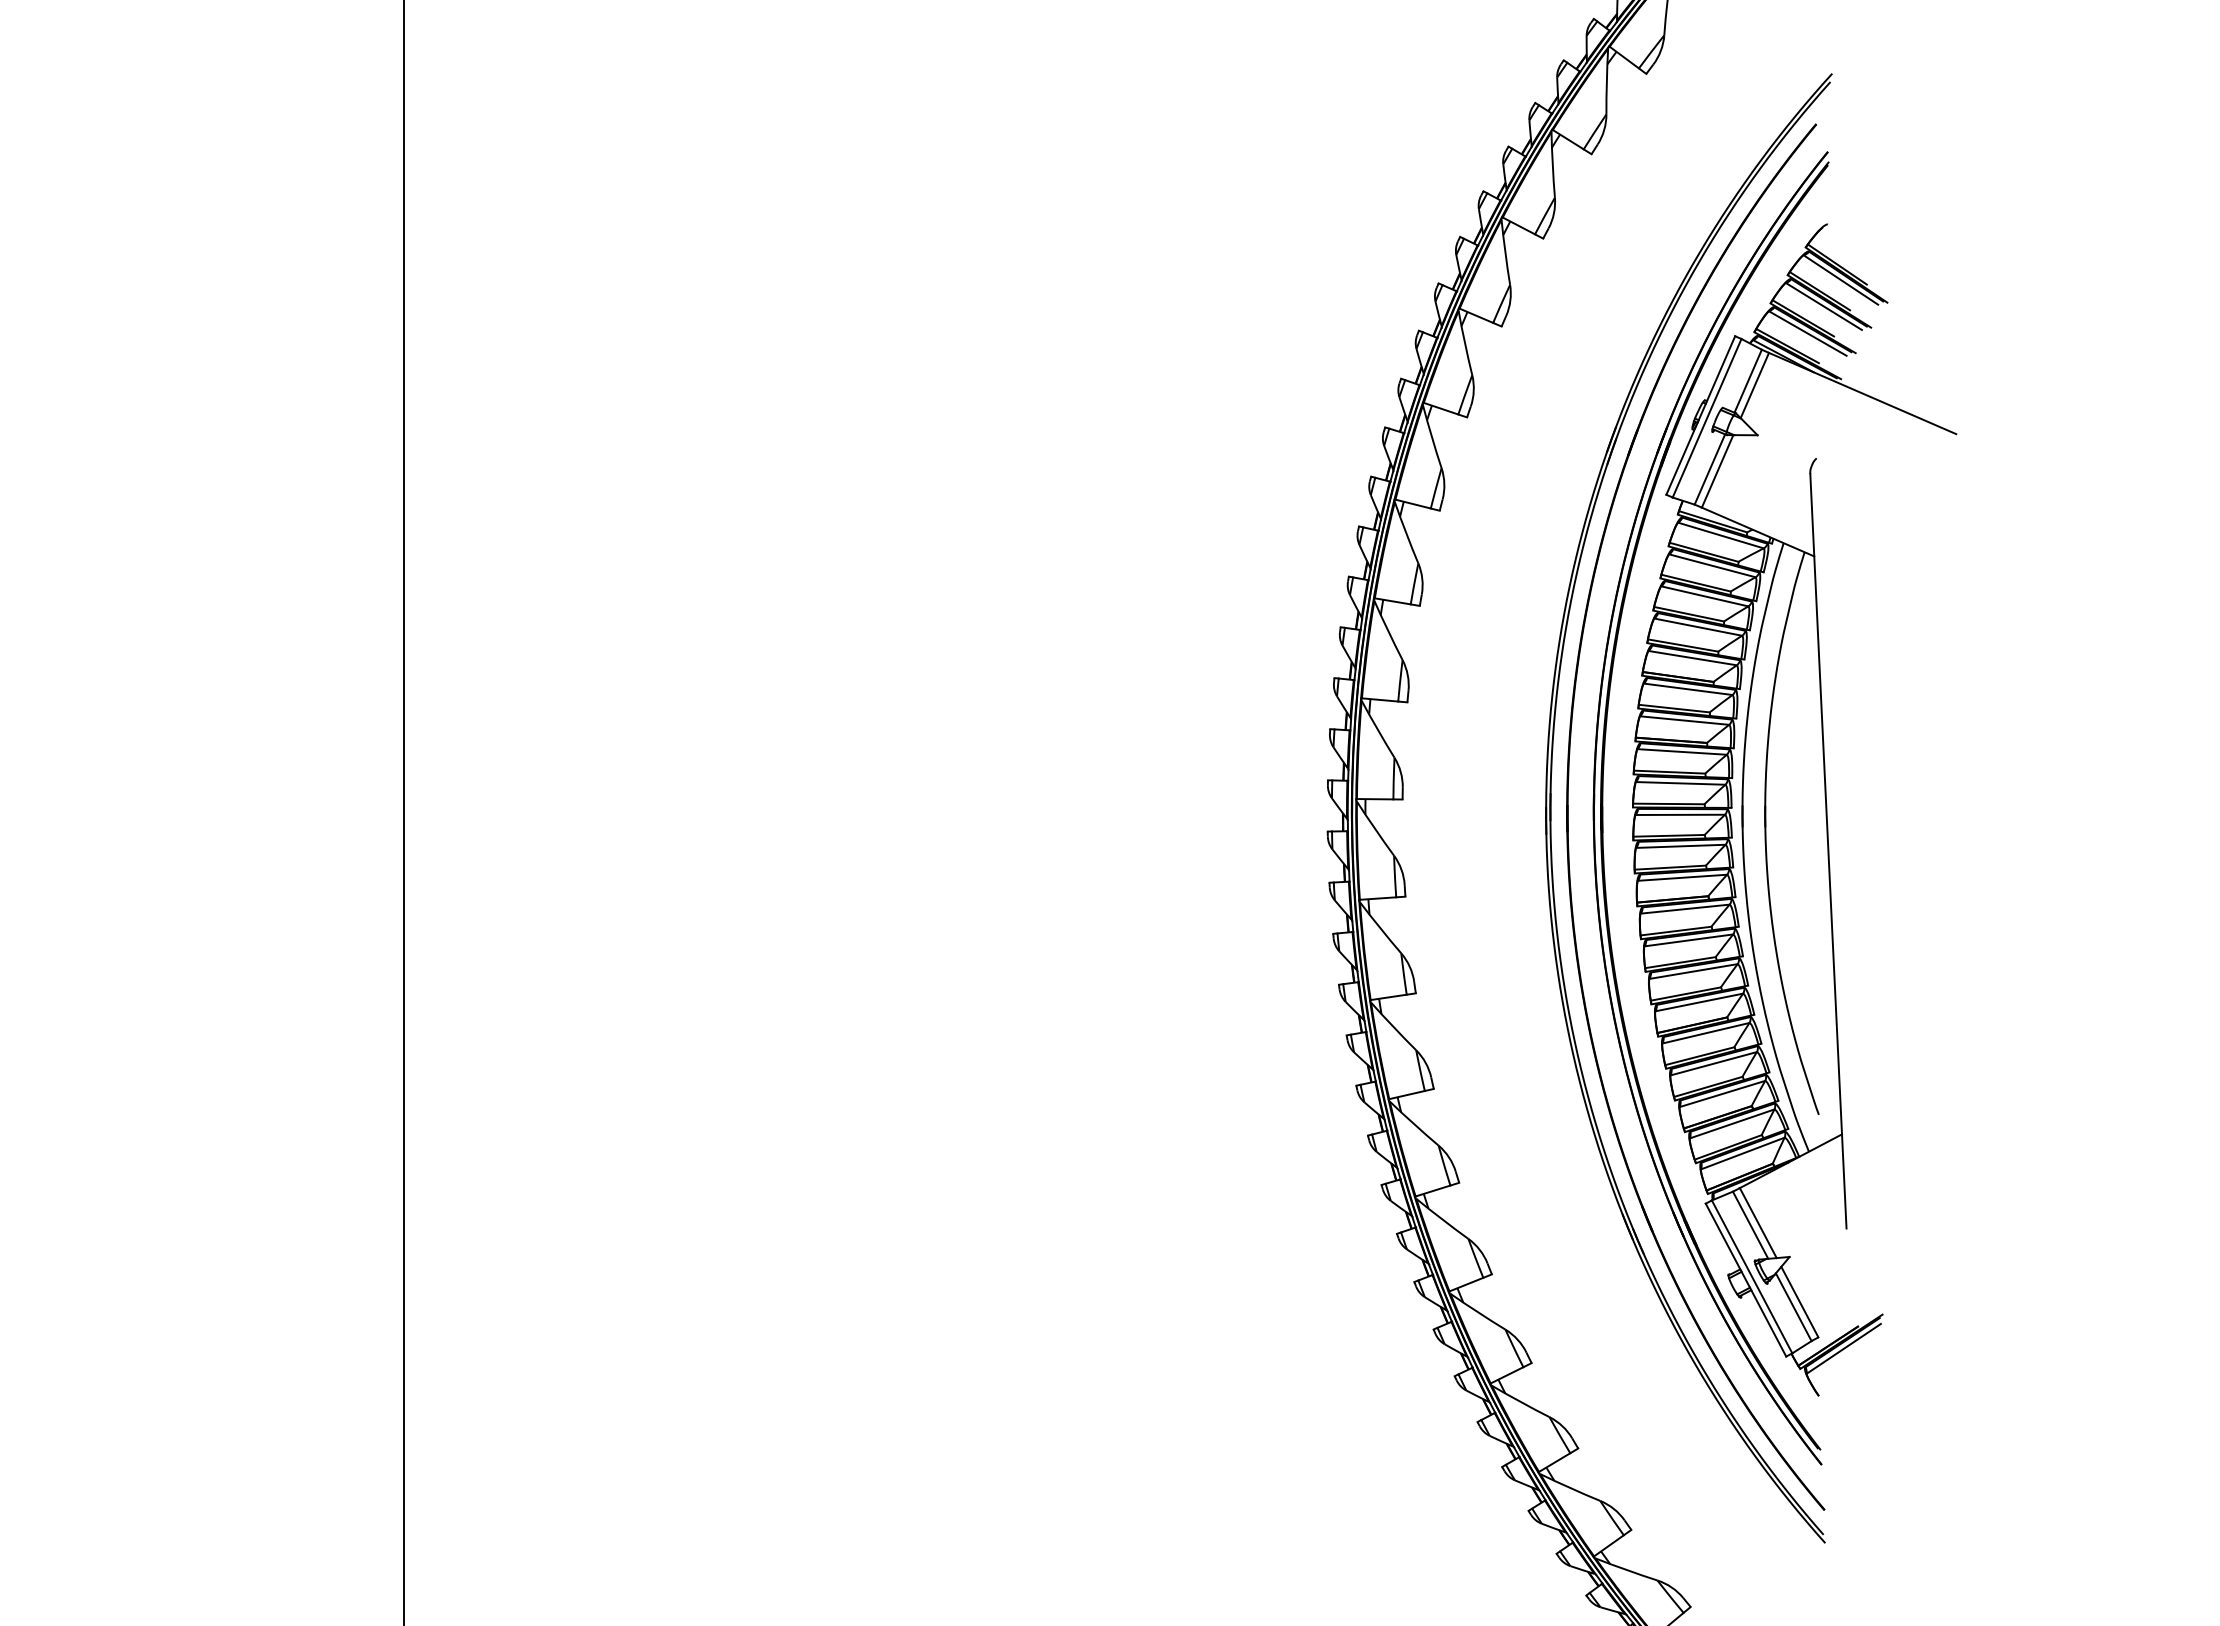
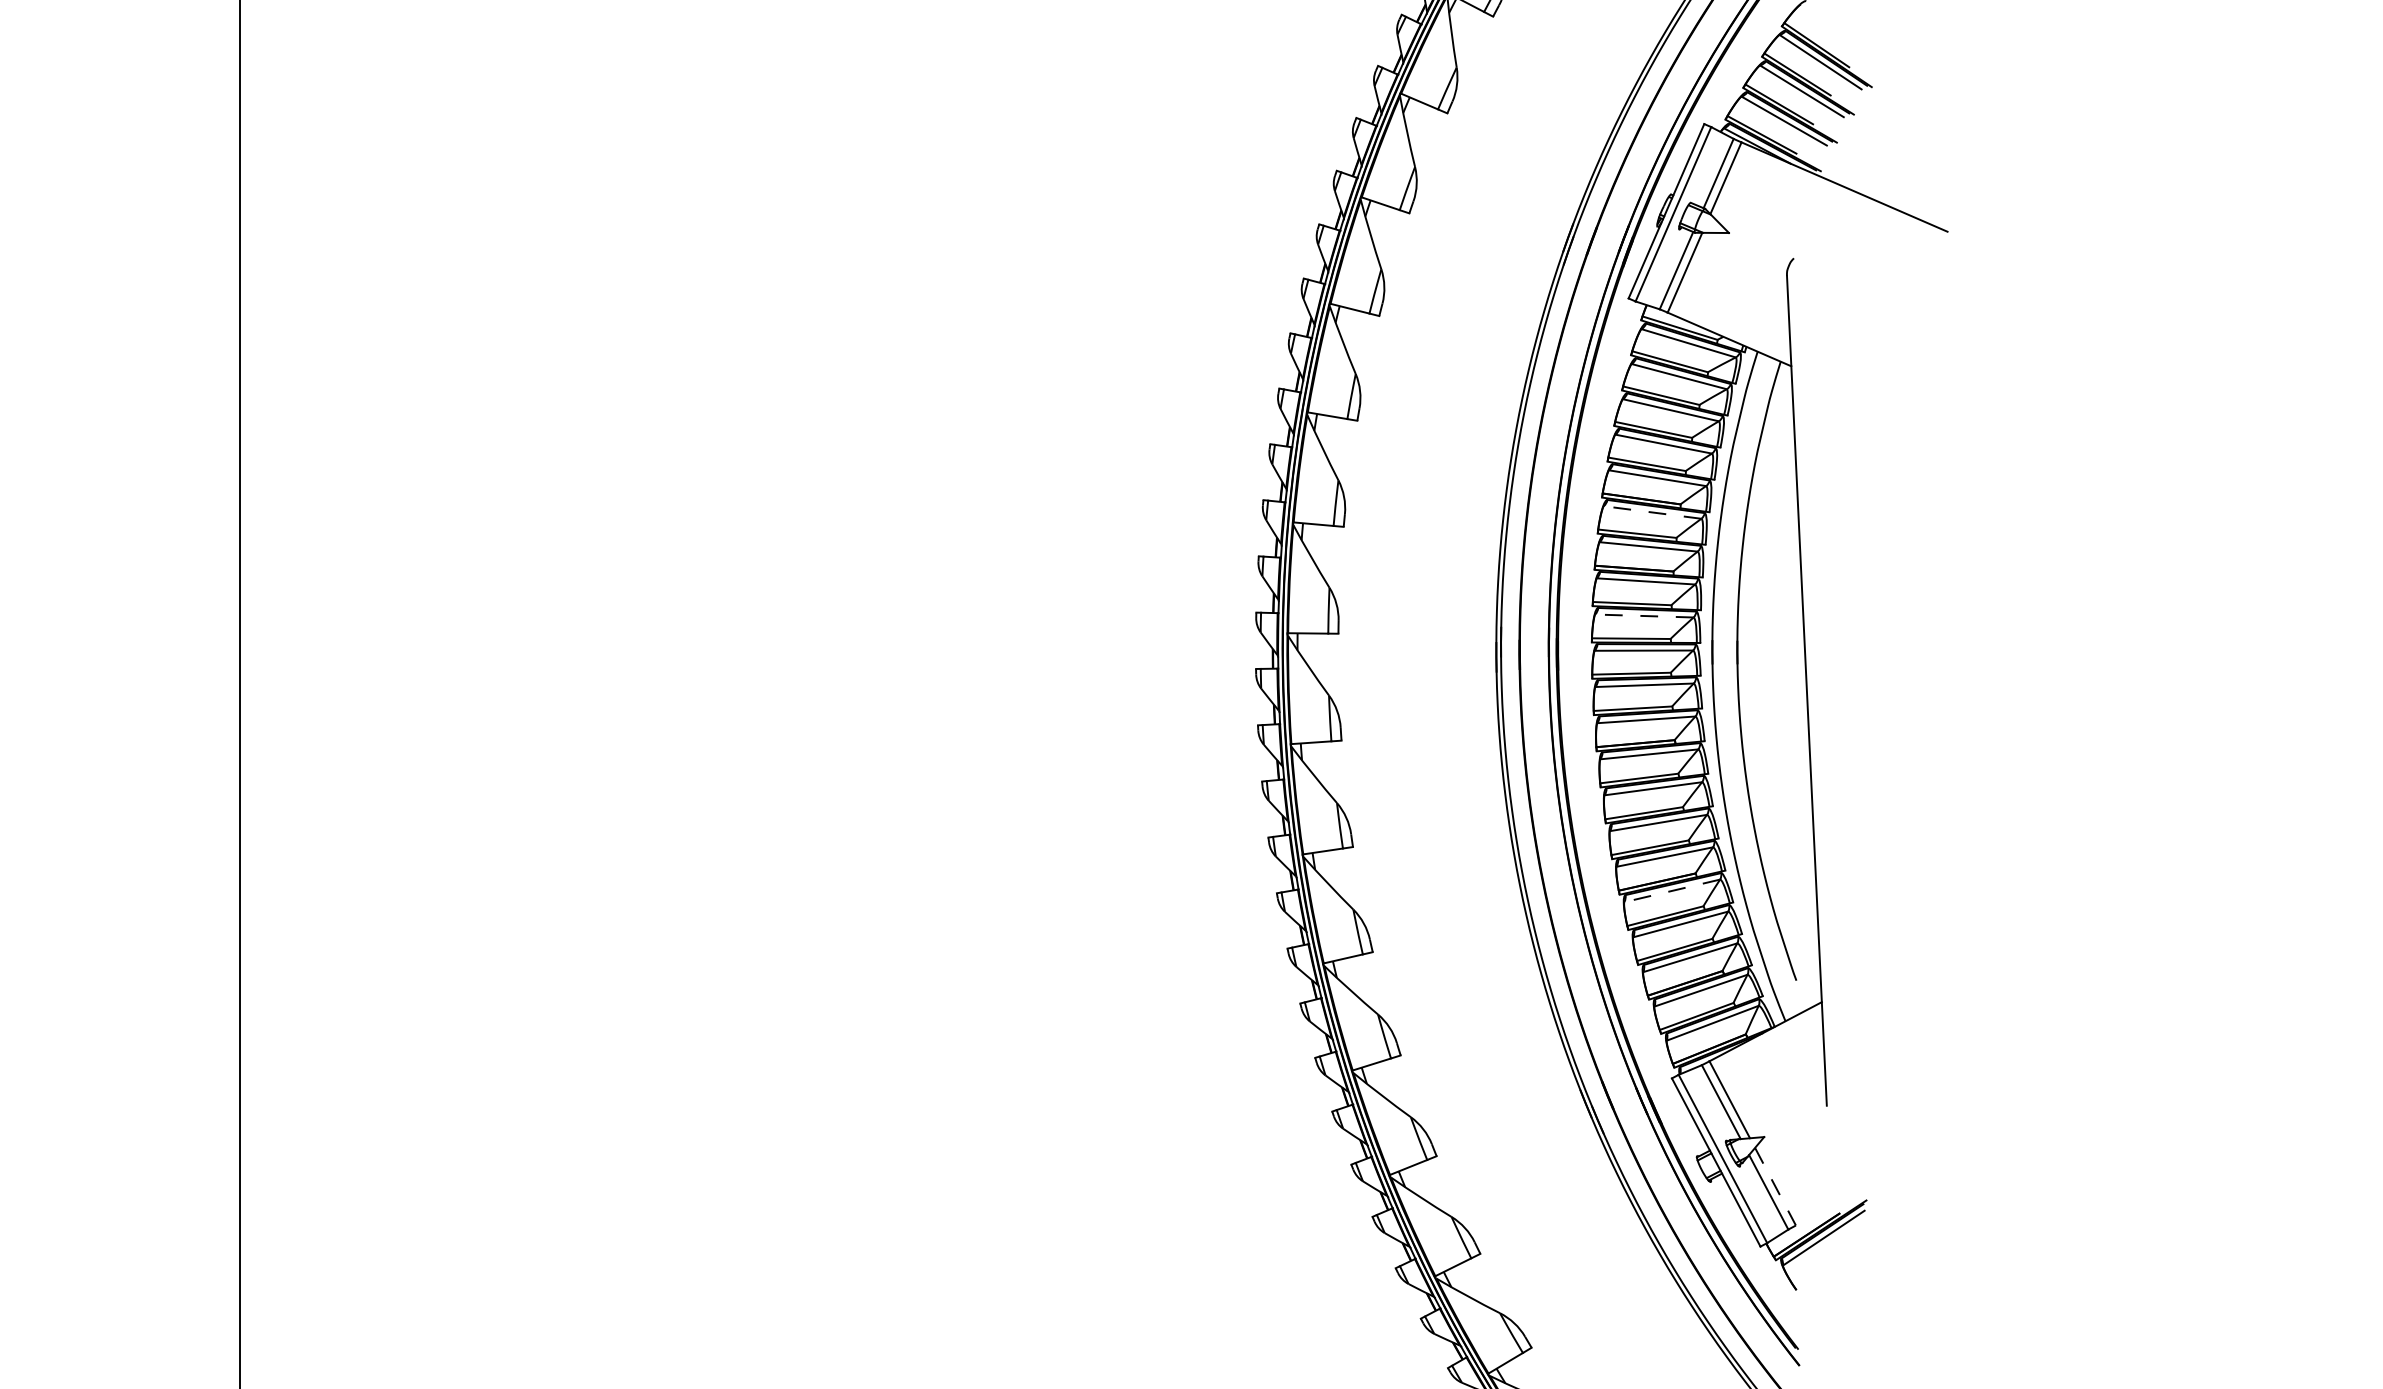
line: (1688, 689) -> (1652, 512), solid -> dashed
line: (1680, 783) -> (1644, 616), solid -> dashed
line: (1705, 1033) -> (1671, 891), solid -> dashed
line: (1799, 1302) -> (1775, 1187), solid -> dashed

